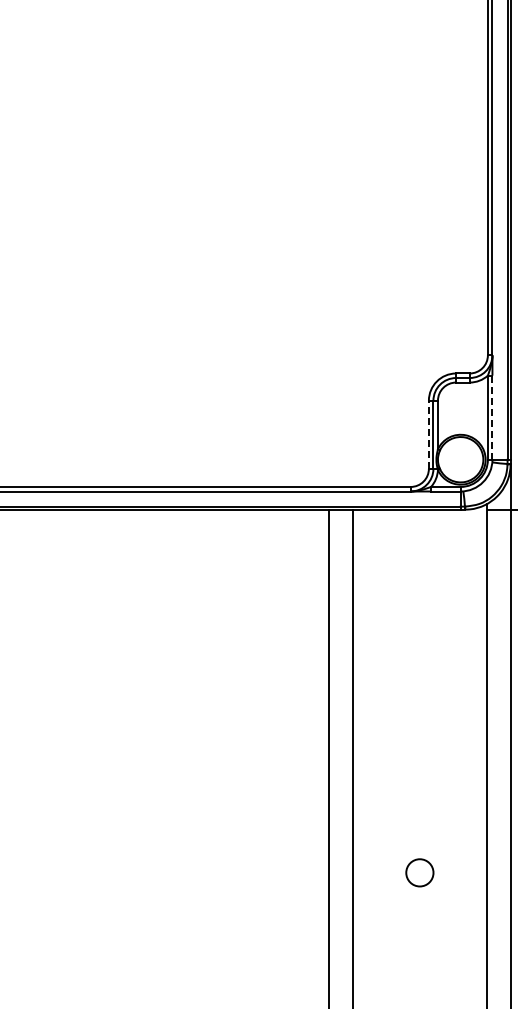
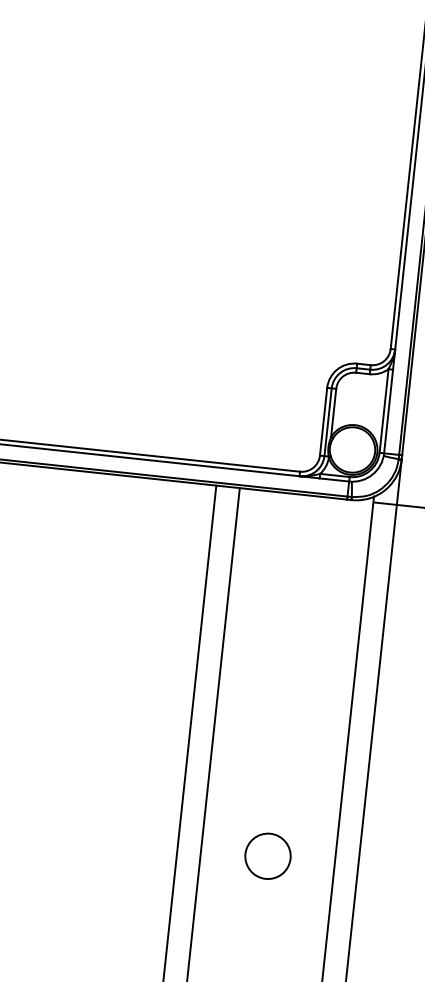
line: (492, 418) -> (388, 412), dashed -> solid
line: (428, 434) -> (323, 421), dashed -> solid
circle: (419, 872) -> (267, 856), size x1.67

